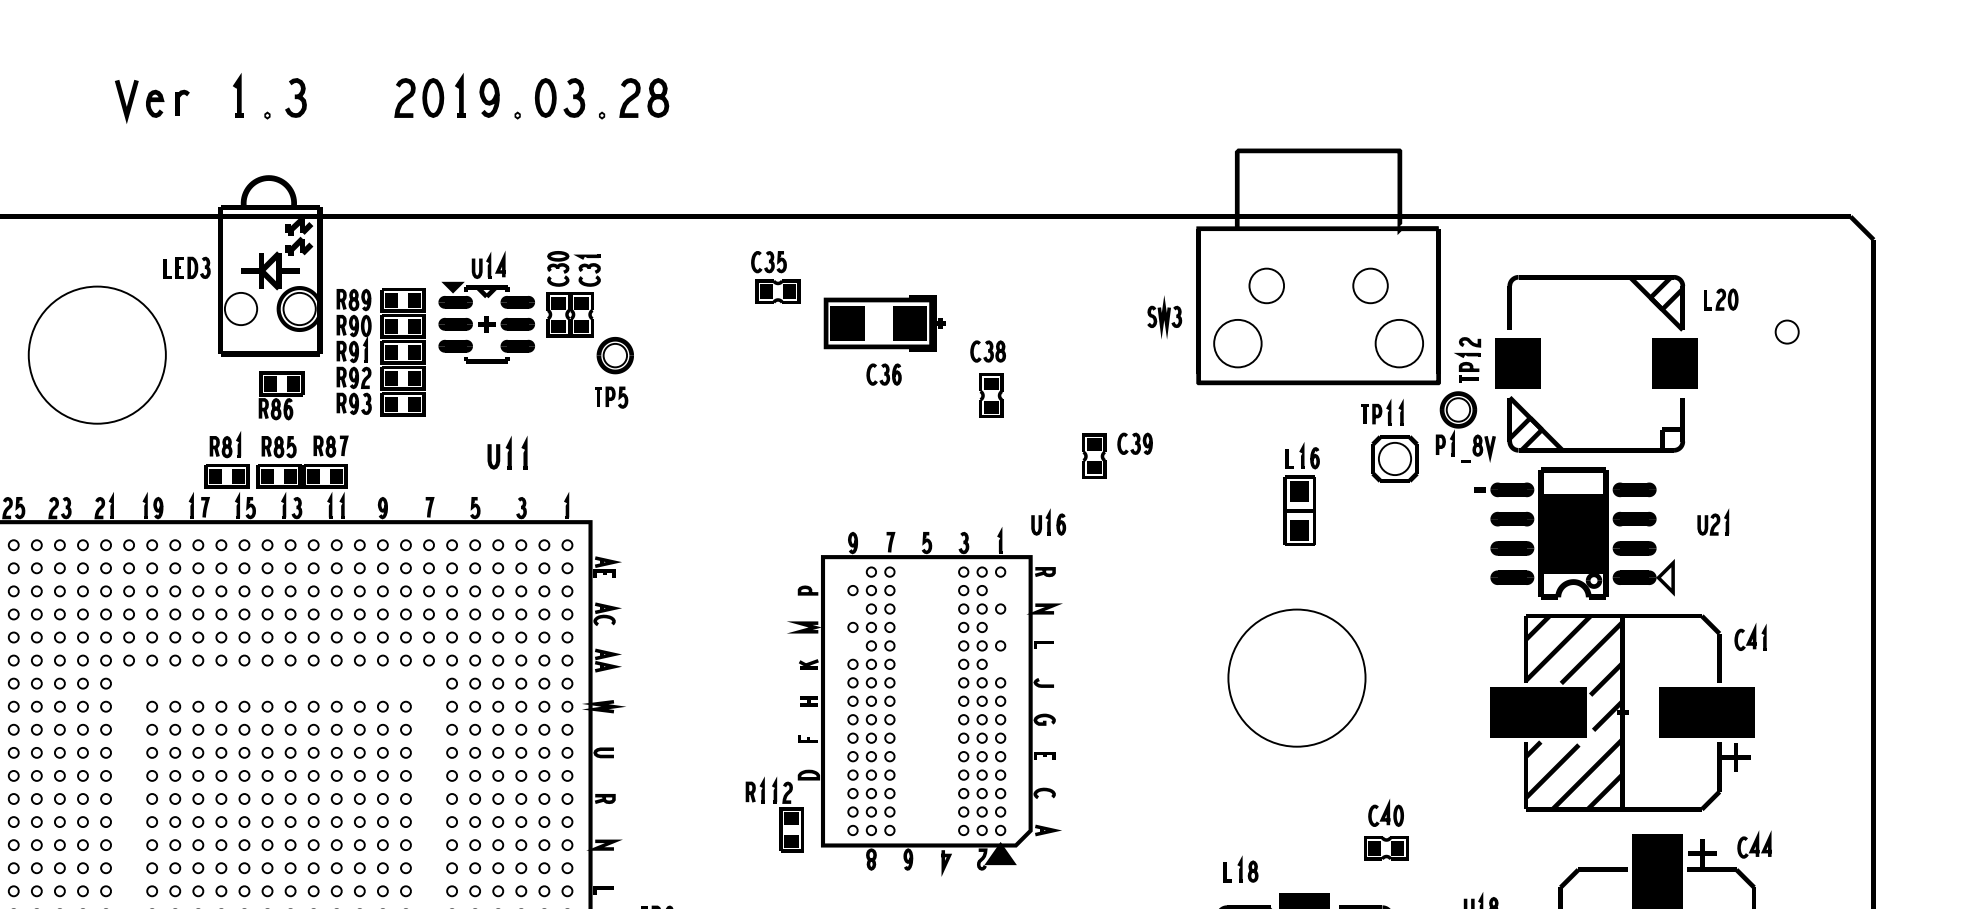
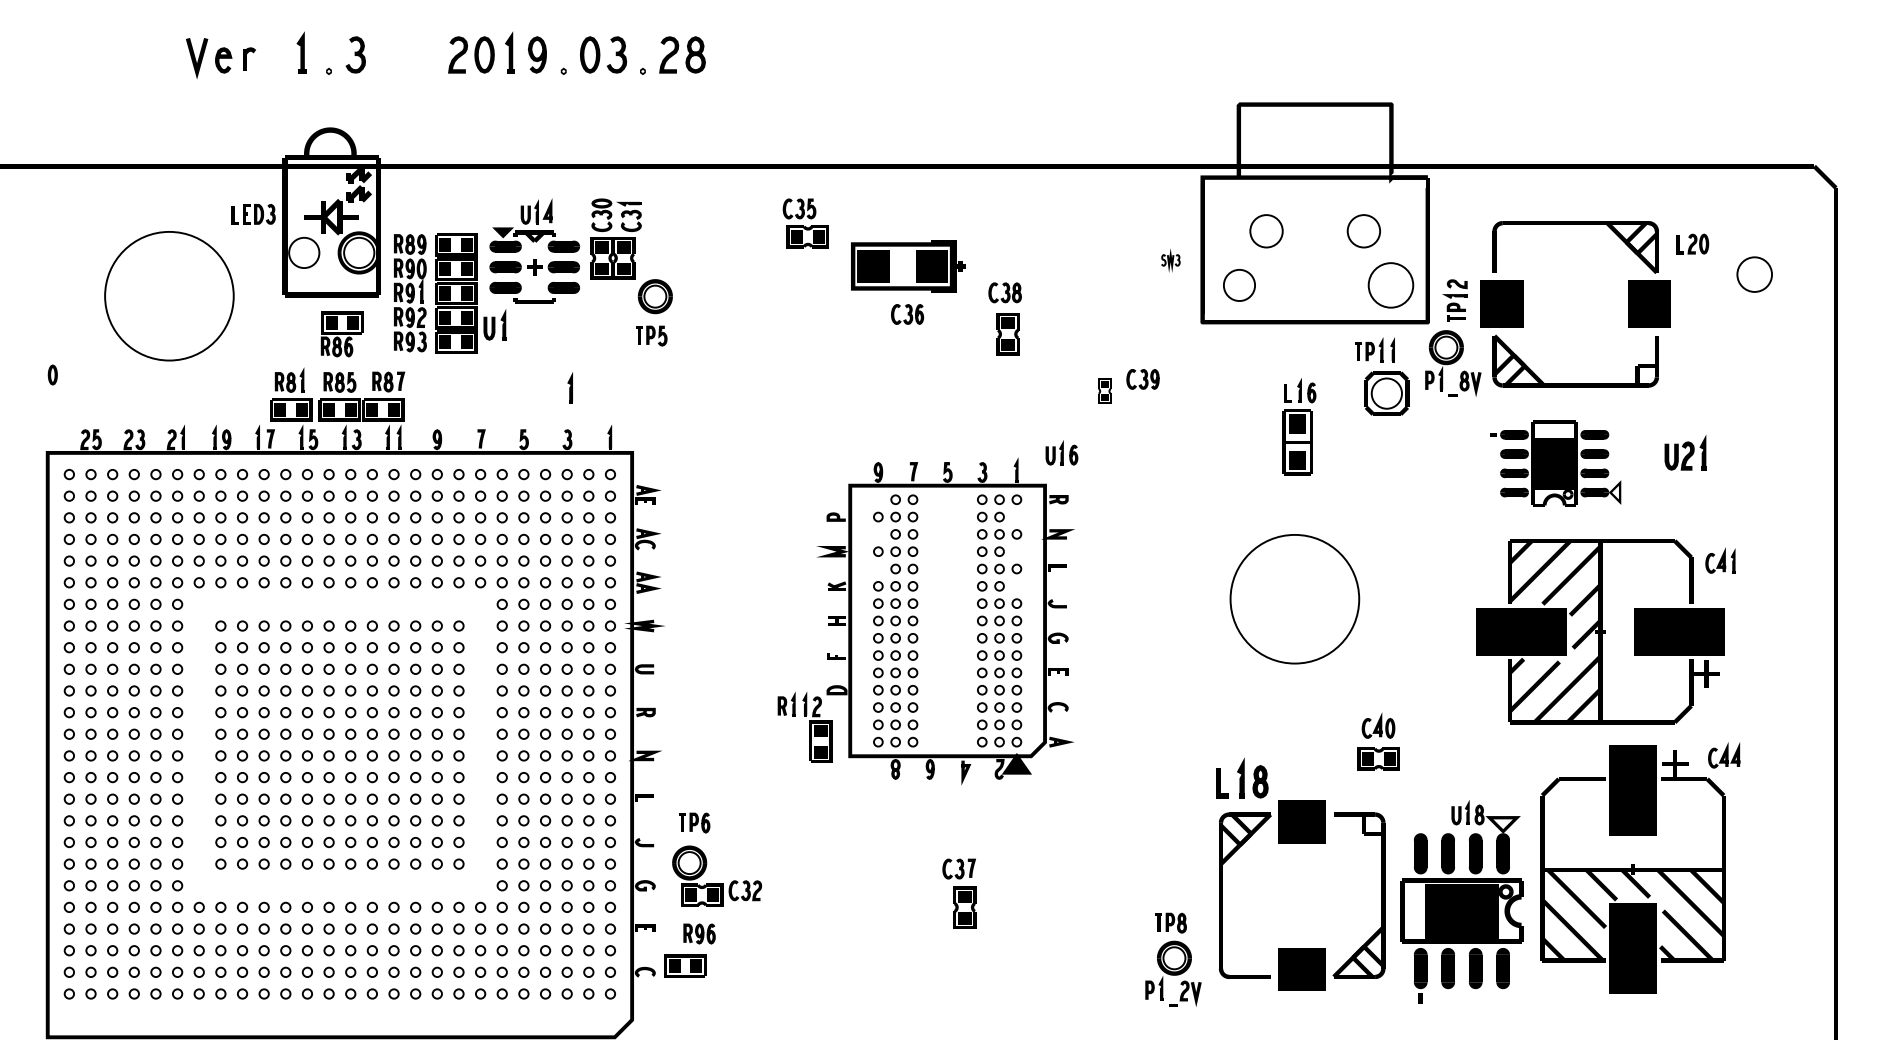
part: (1164, 317) -> (1170, 260), size x0.6
part: (1786, 331) -> (1754, 274), size x1.6
part: (1237, 343) -> (1239, 285), size x0.7
part: (499, 452) -> (494, 324), moved
part: (1094, 456) -> (1104, 391), size x0.6
part: (1713, 521) -> (1685, 452), size x1.4
part: (1574, 533) -> (1555, 463), size x0.7
part: (1241, 869) -> (1242, 778), size x1.6

